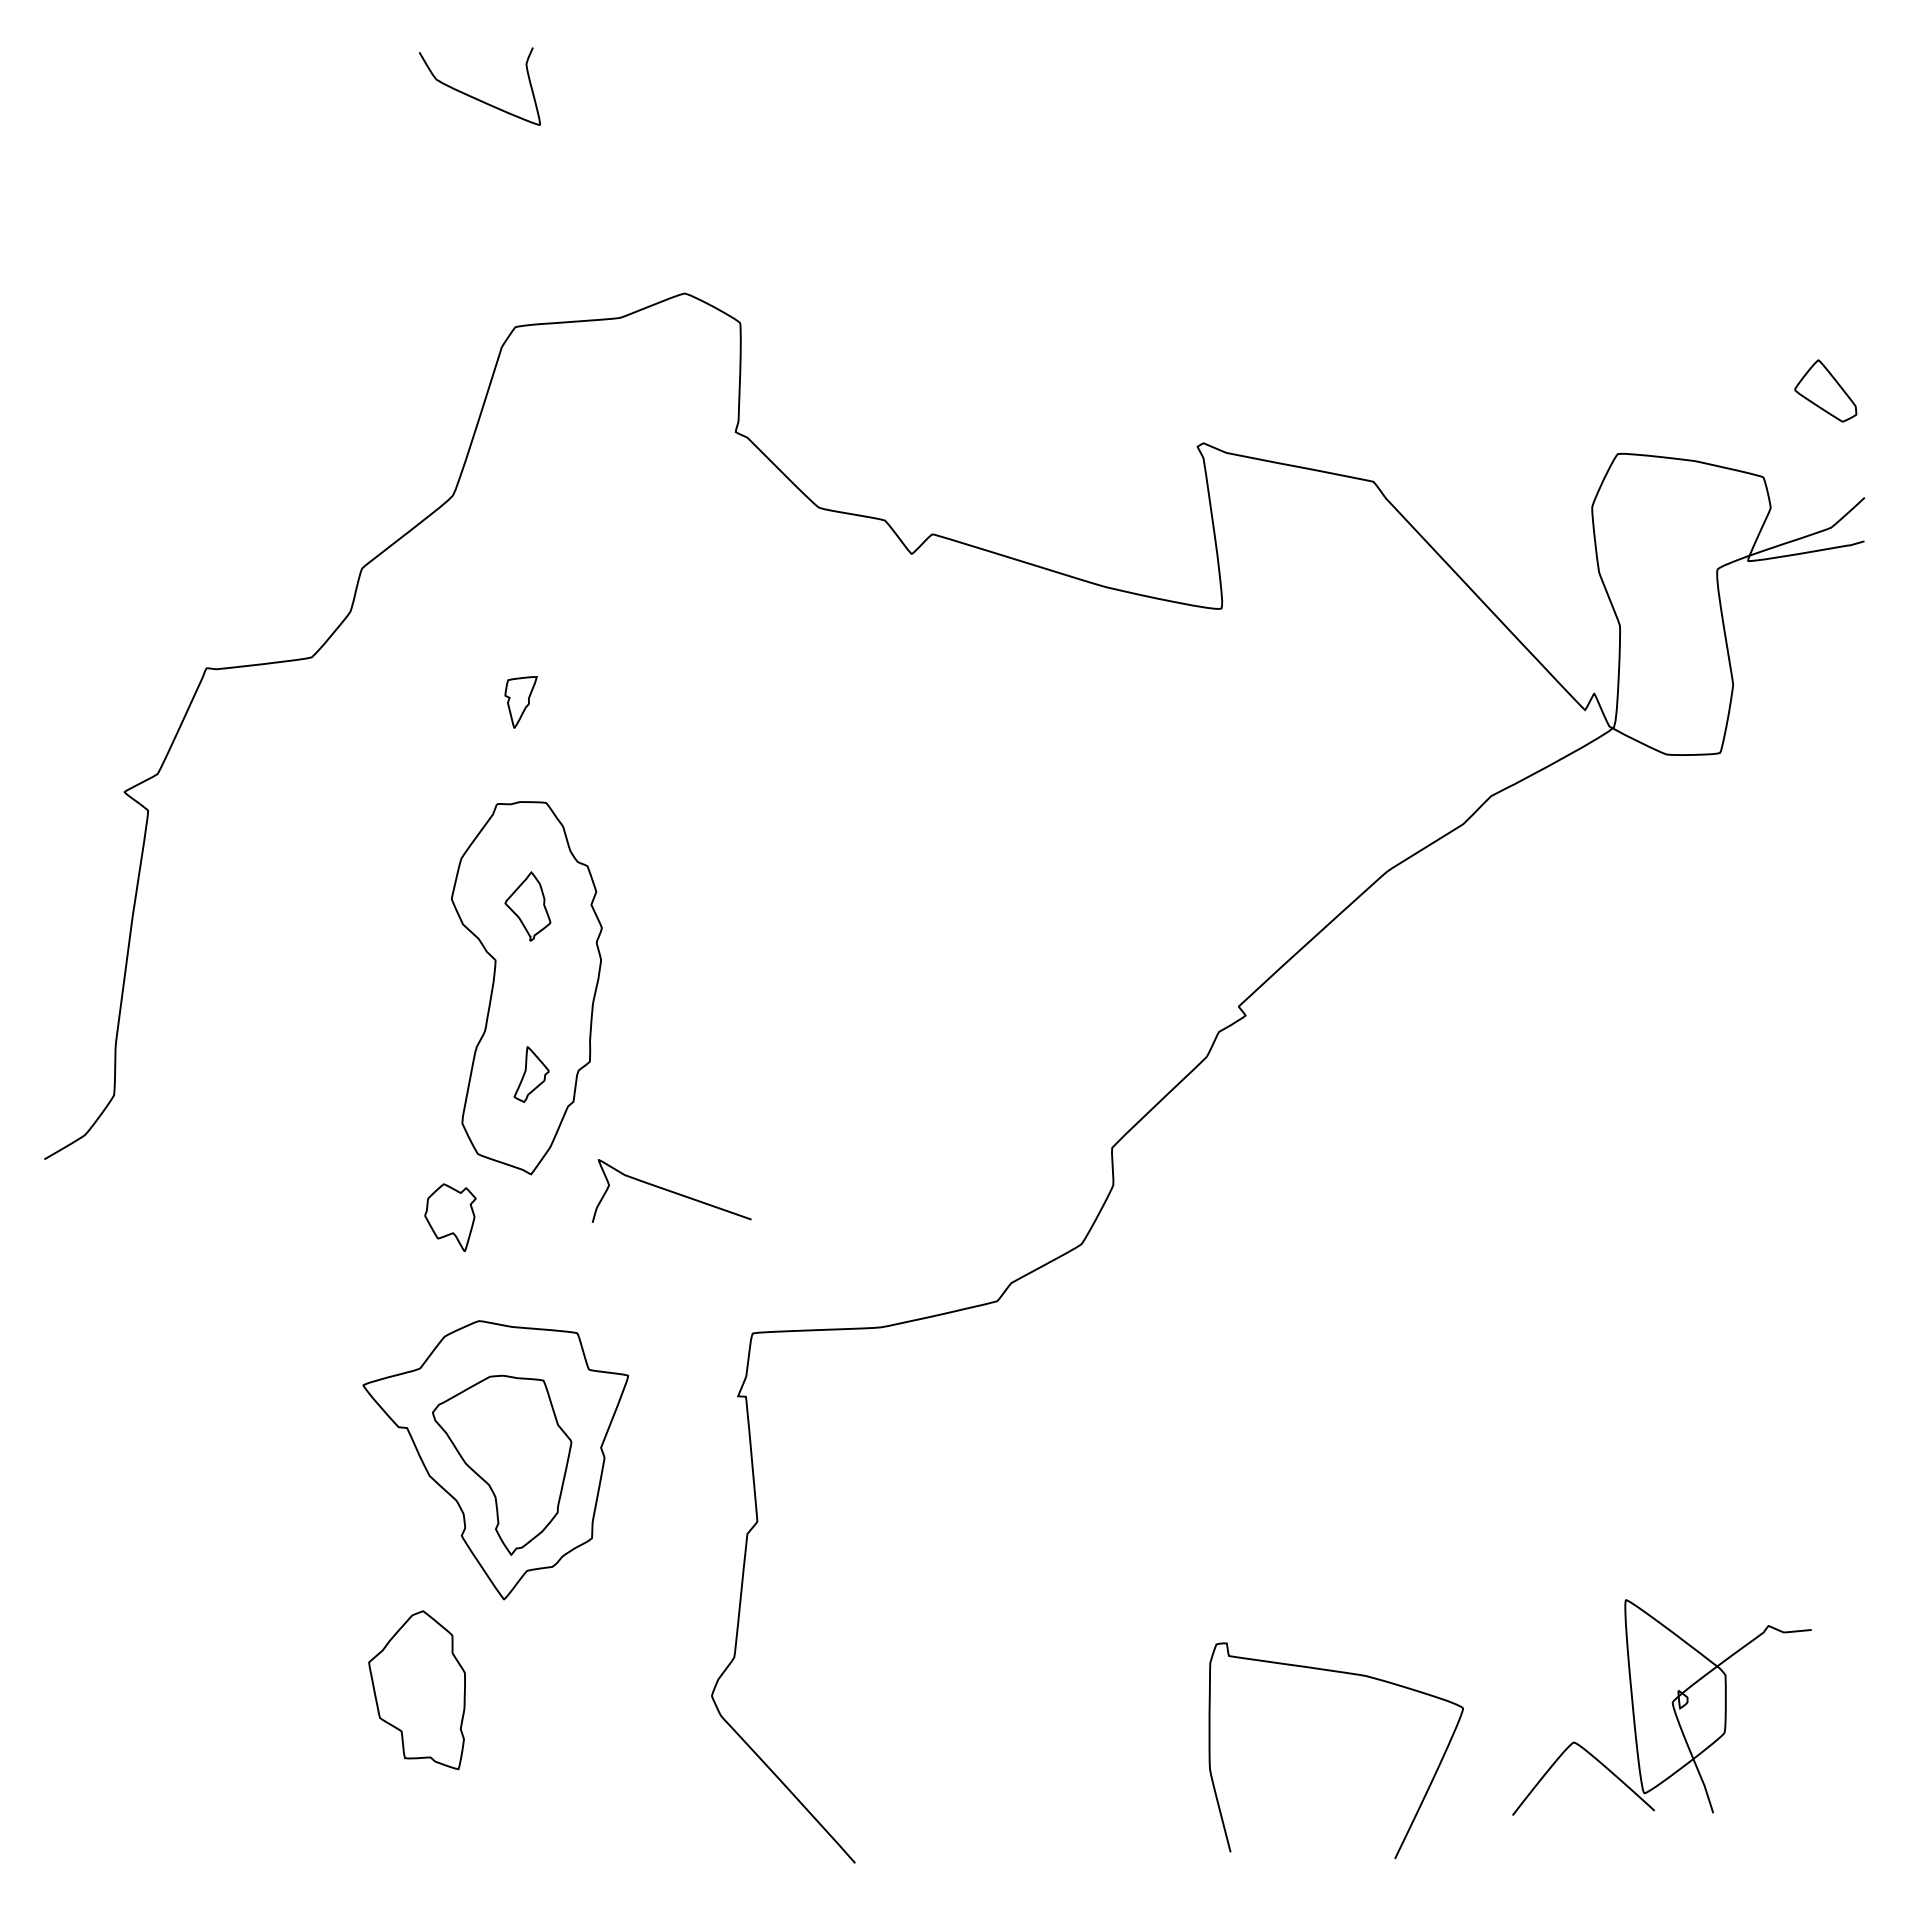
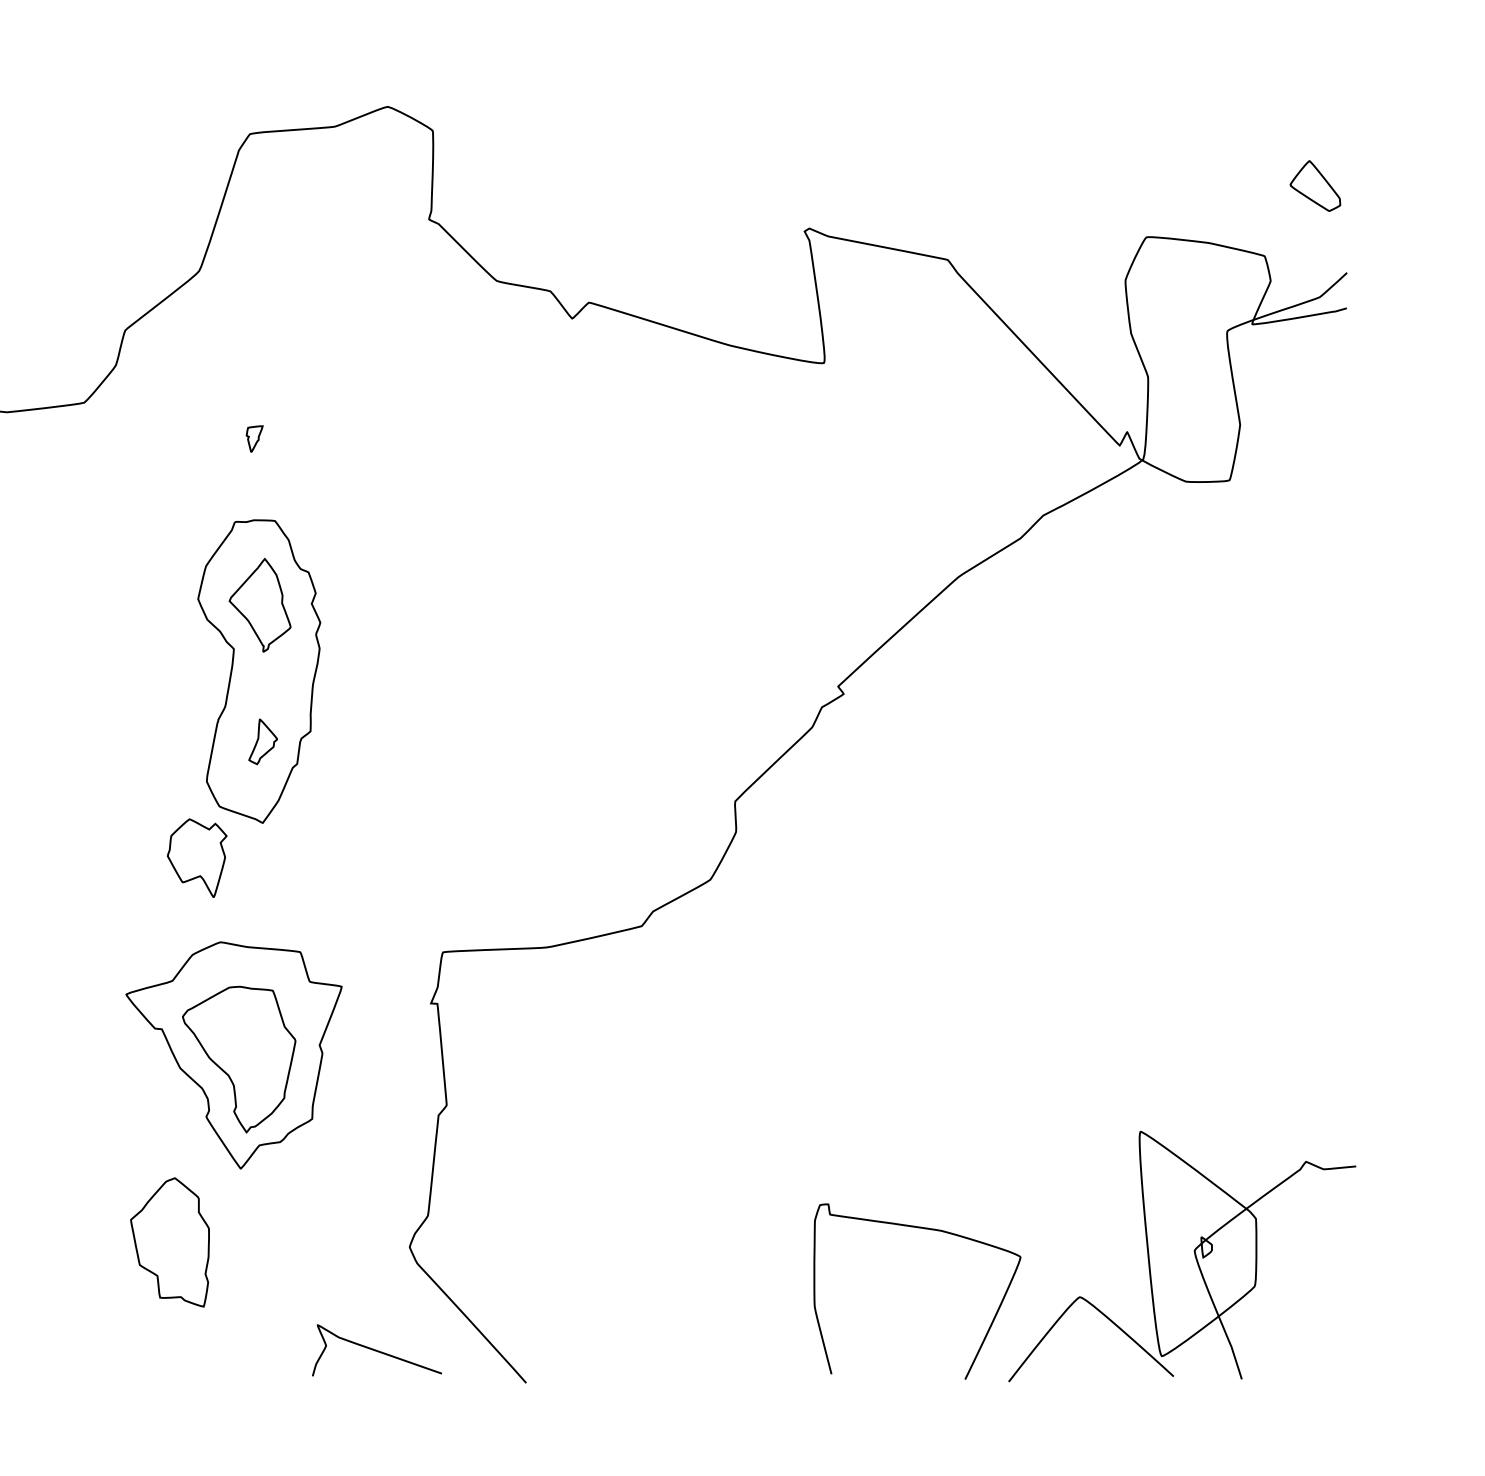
part: (521, 701) -> (254, 438), size x0.62
part: (527, 906) -> (259, 605), size x1.67
curve: (671, 1190) -> (376, 1350), moved
part: (450, 1217) -> (197, 858), size x1.43
part: (1661, 1707) -> (1181, 1256), size x1.43

